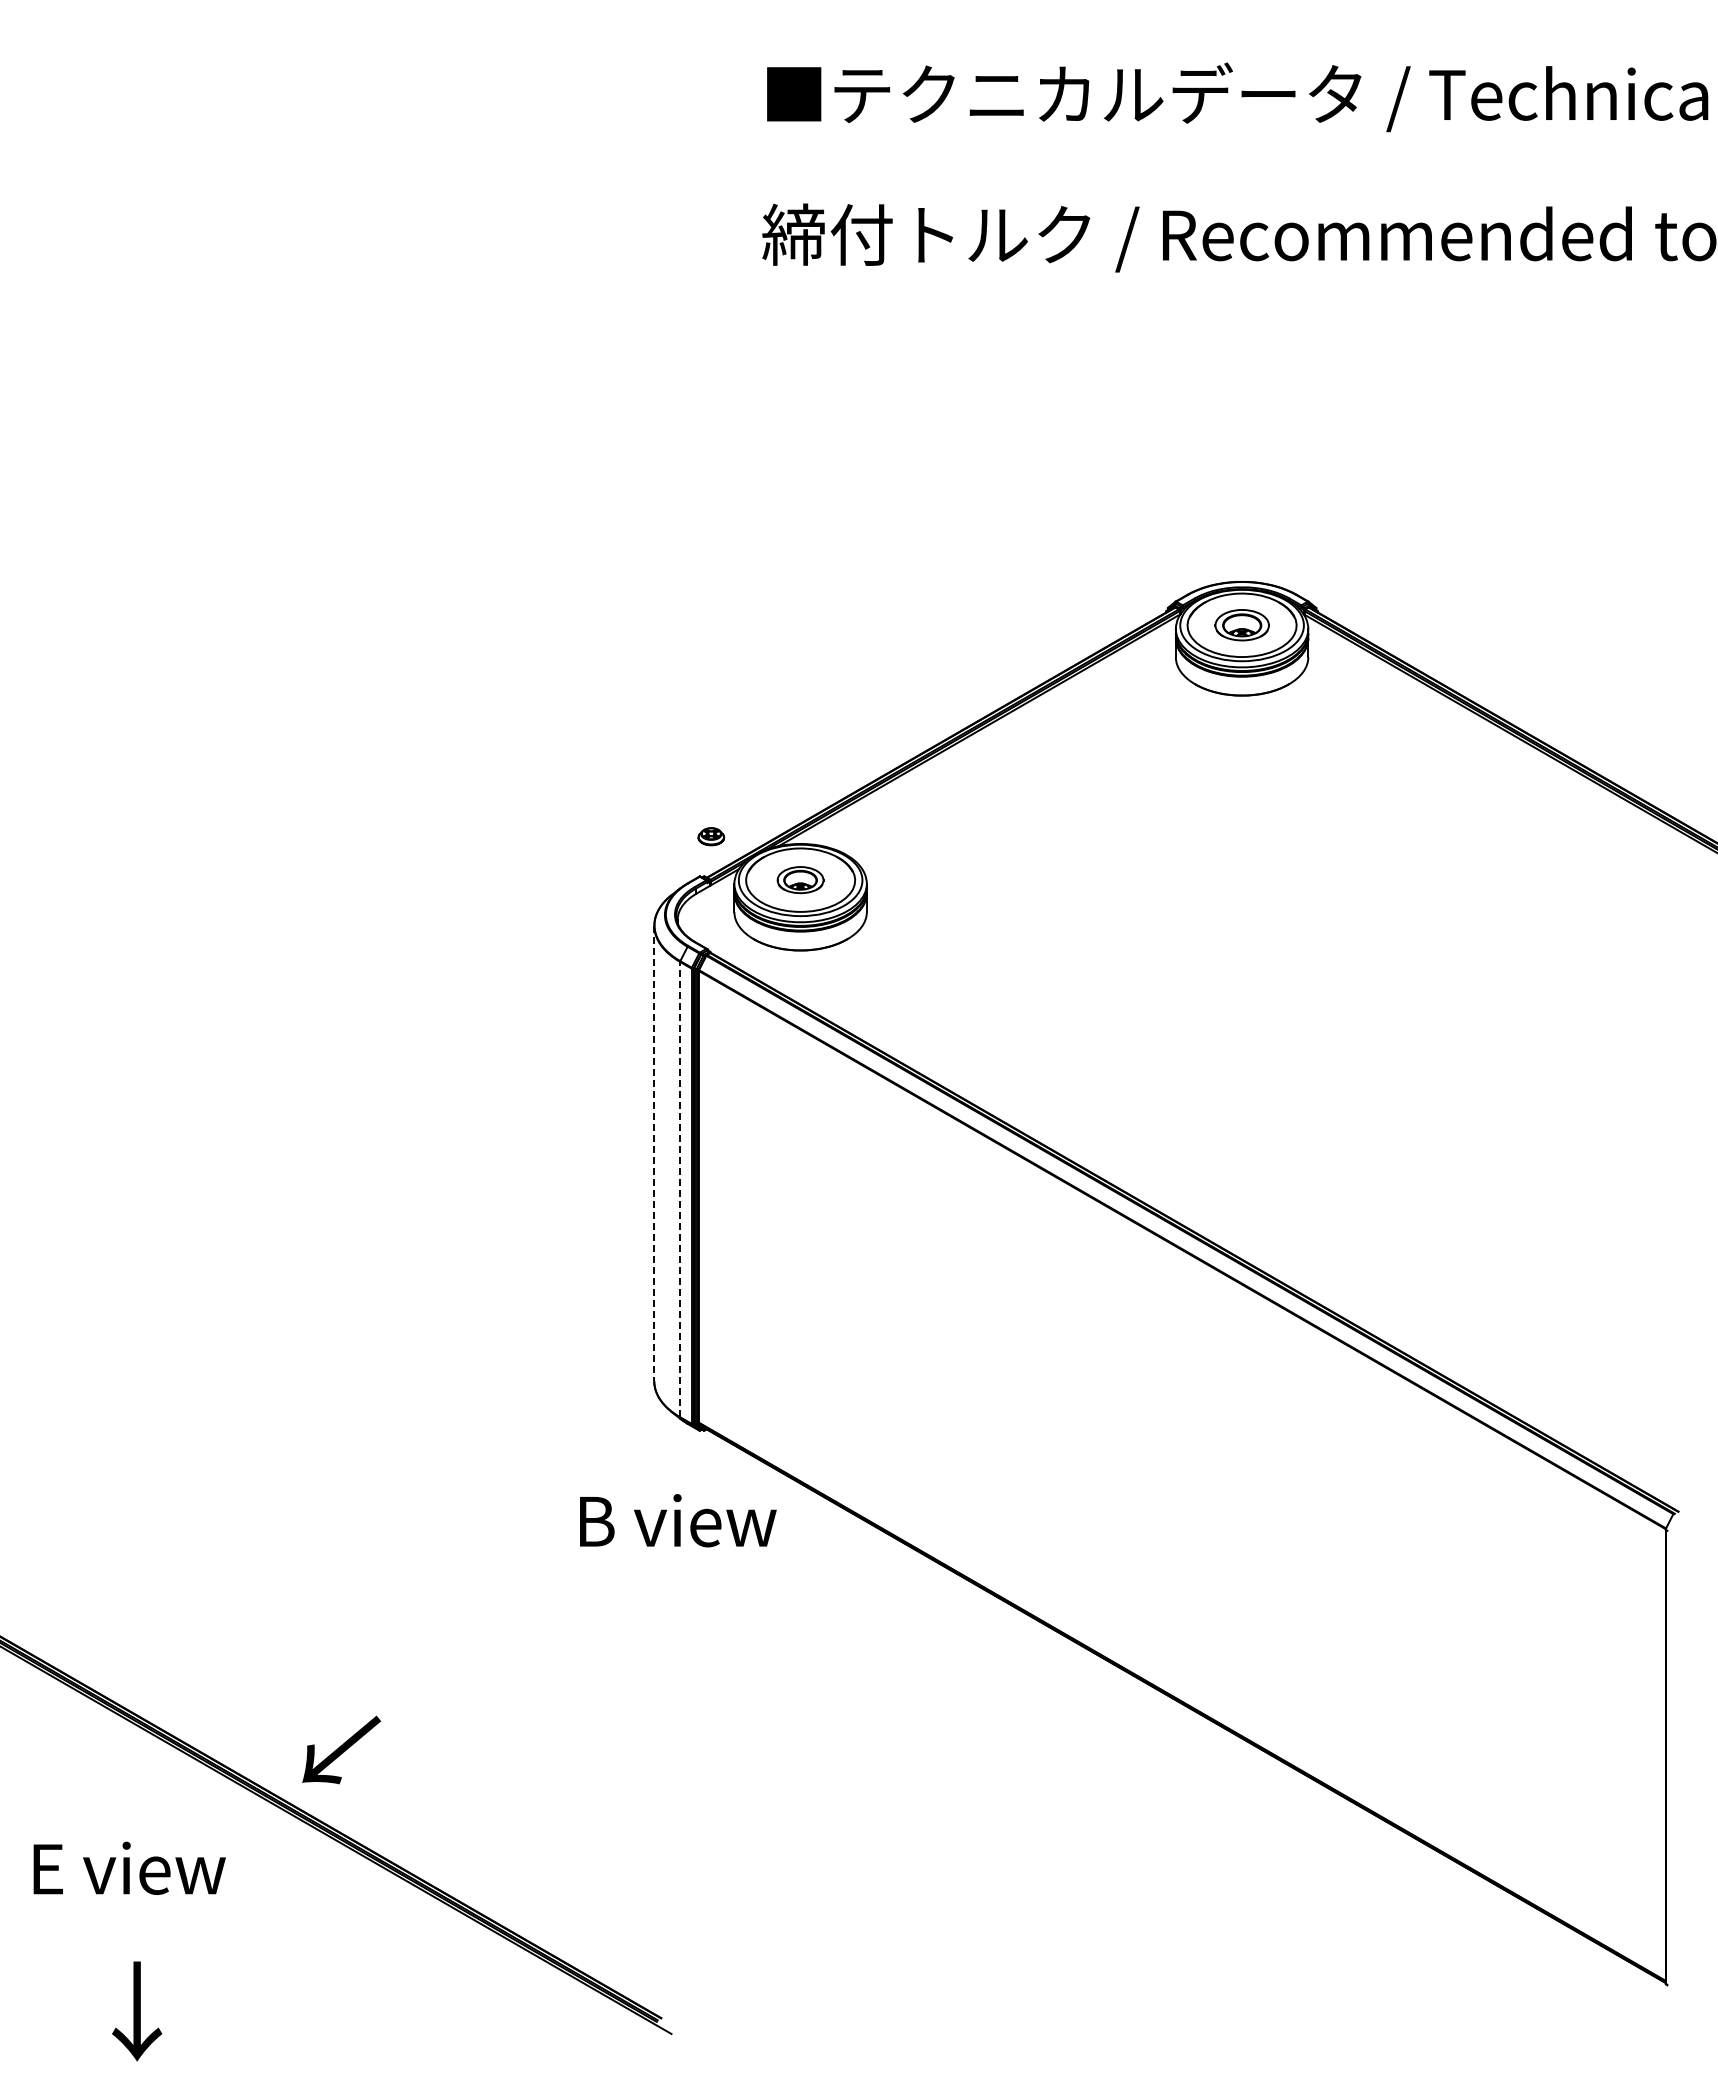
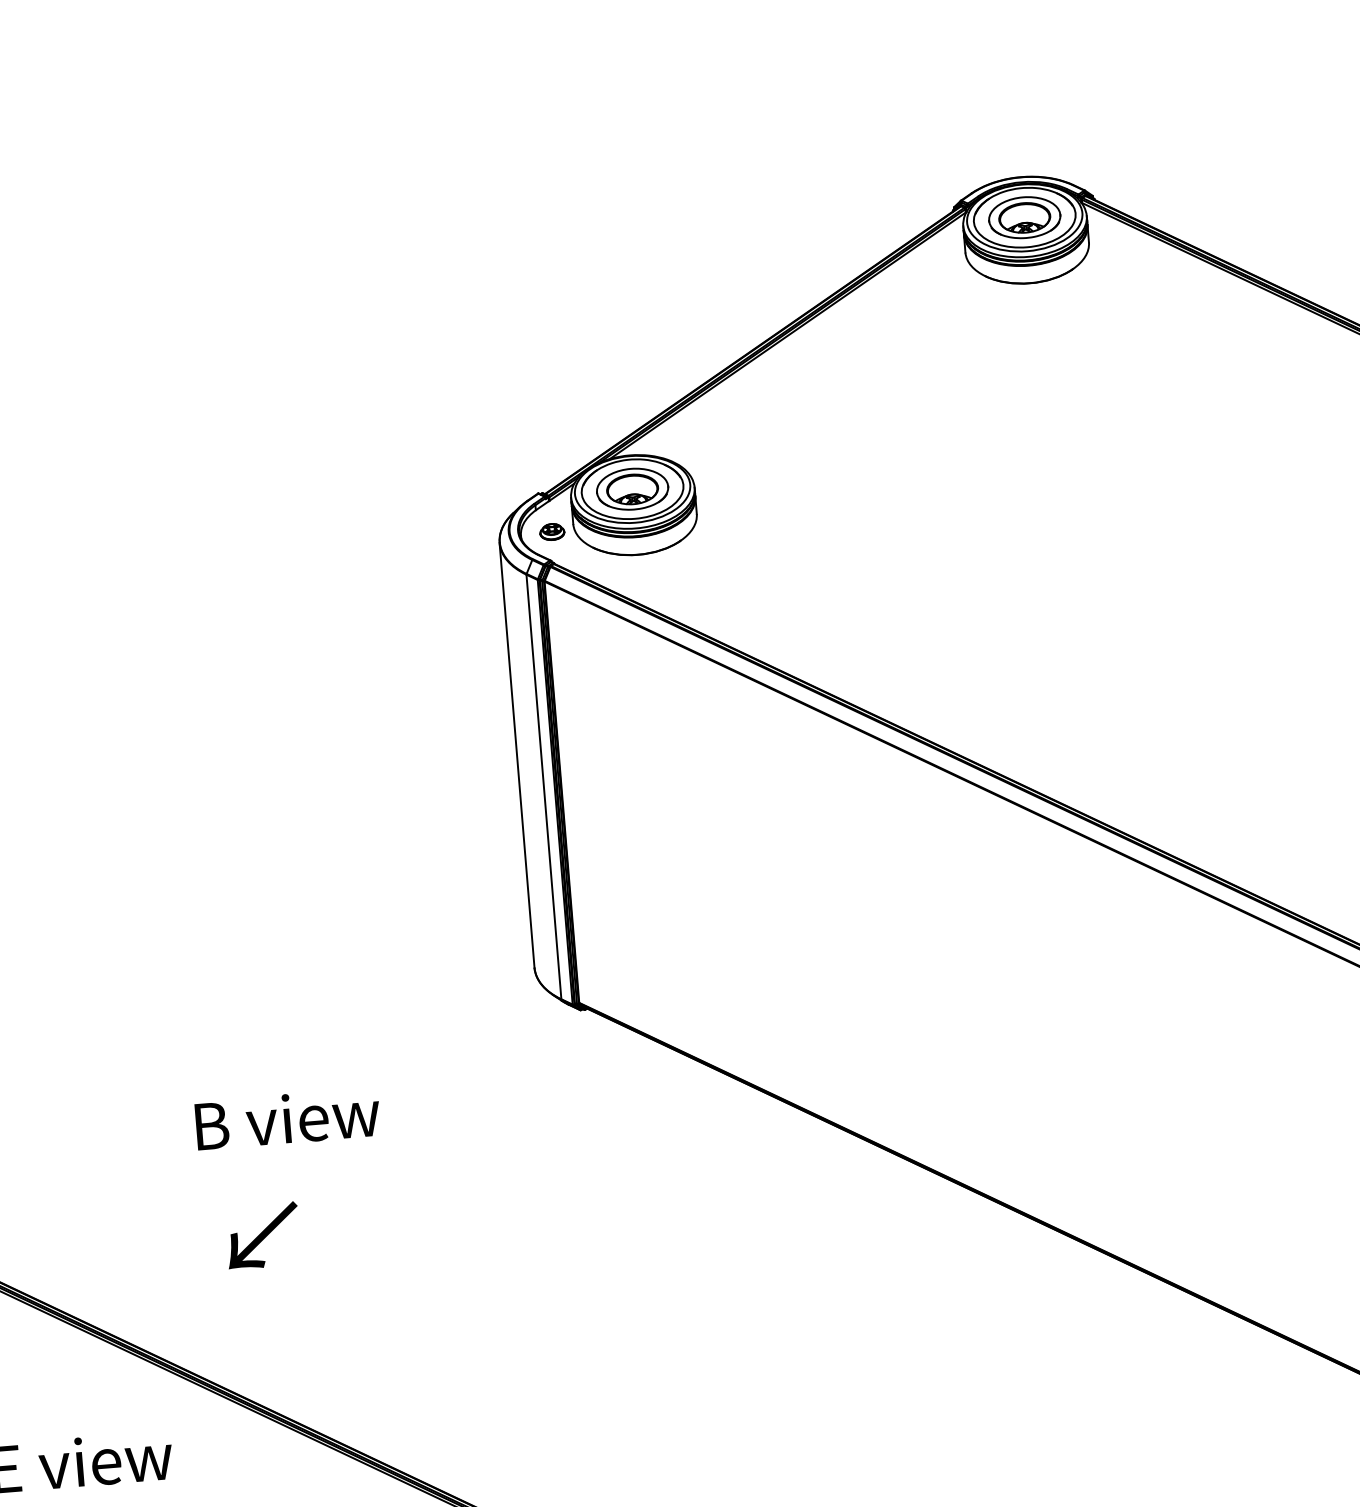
part: (1242, 624) -> (1025, 216), size x1.43
part: (711, 836) -> (552, 531), moved
part: (800, 879) -> (632, 488), size x1.67
line: (654, 1153) -> (517, 755), dashed -> solid
line: (680, 1189) -> (544, 786), dashed -> solid
text: (678, 1520) -> (288, 1118), moved
text: (341, 1749) -> (262, 1235), moved

